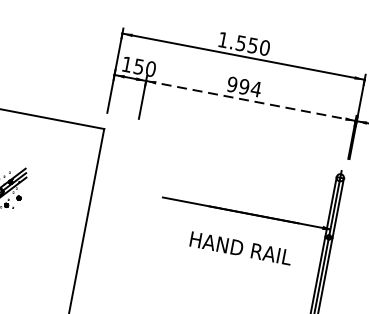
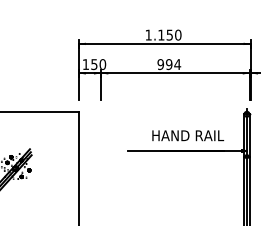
text: (241, 42) -> (161, 34), 1.550 -> 1.150
line: (252, 101) -> (176, 73), dashed -> solid
text: (241, 248) -> (188, 135), moved

